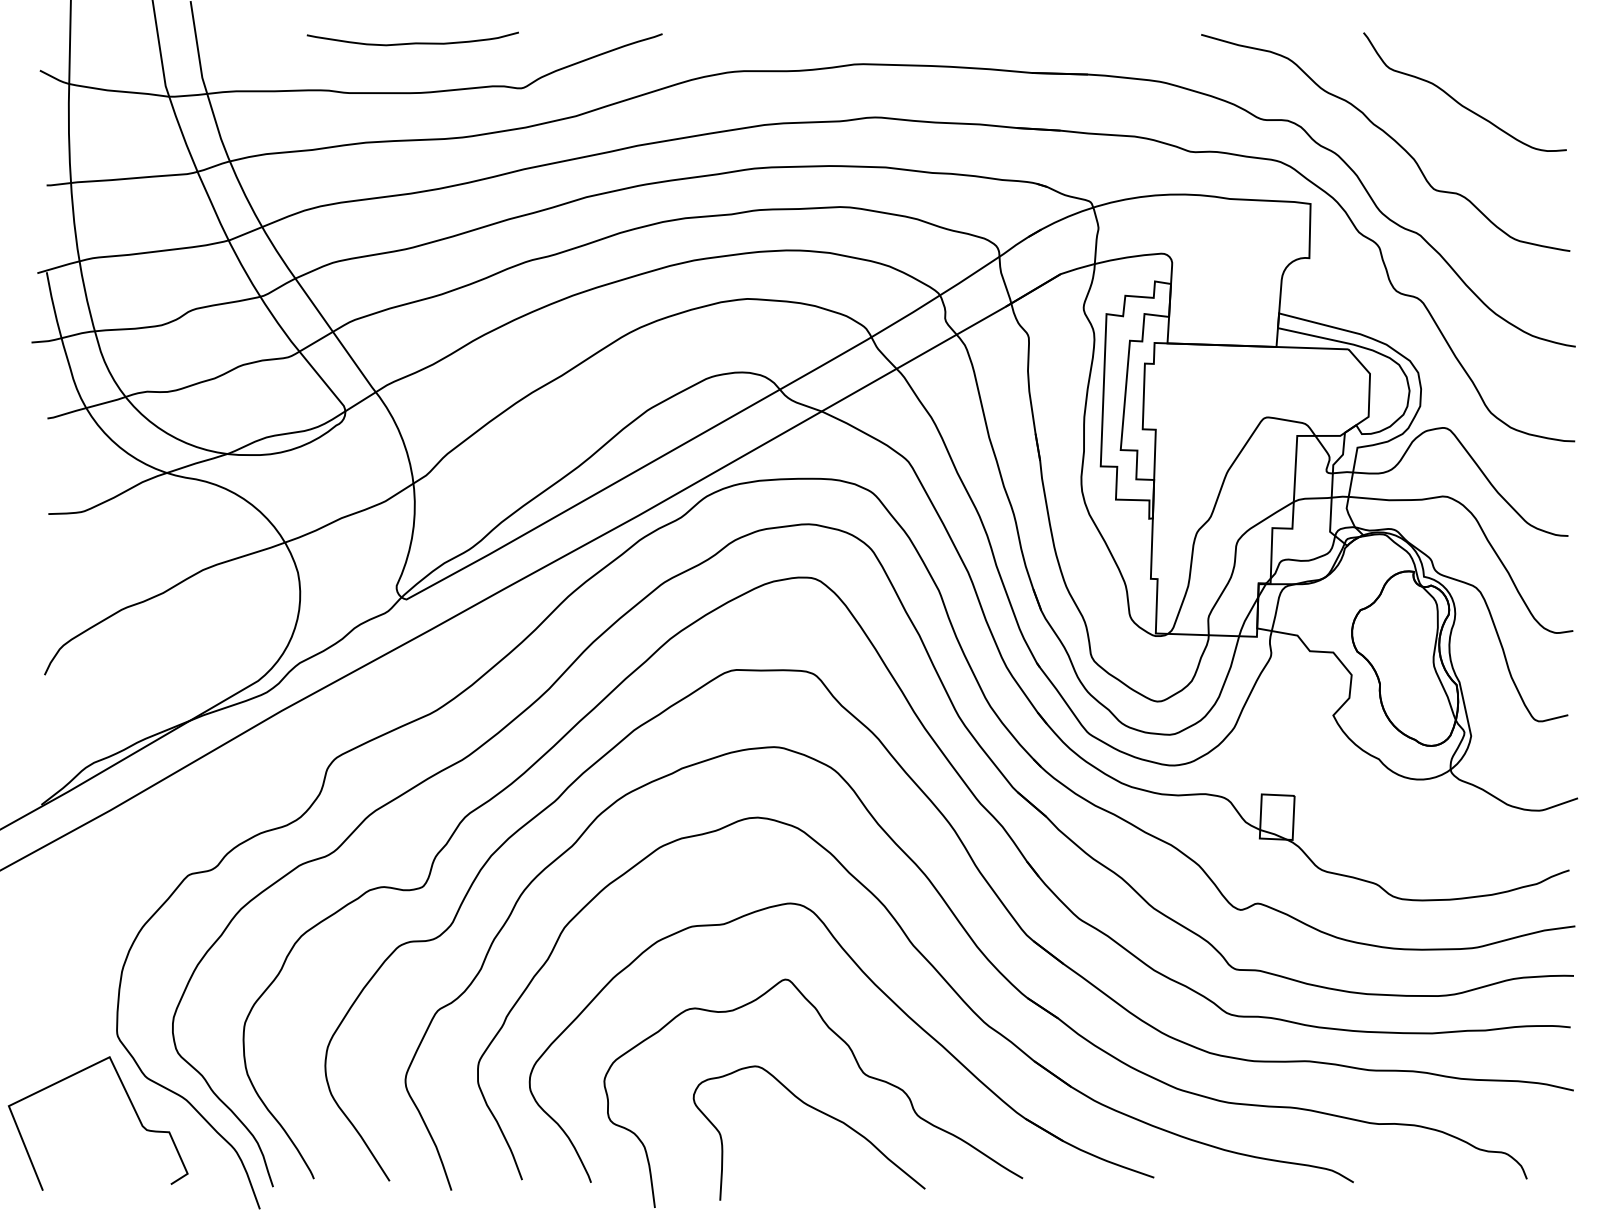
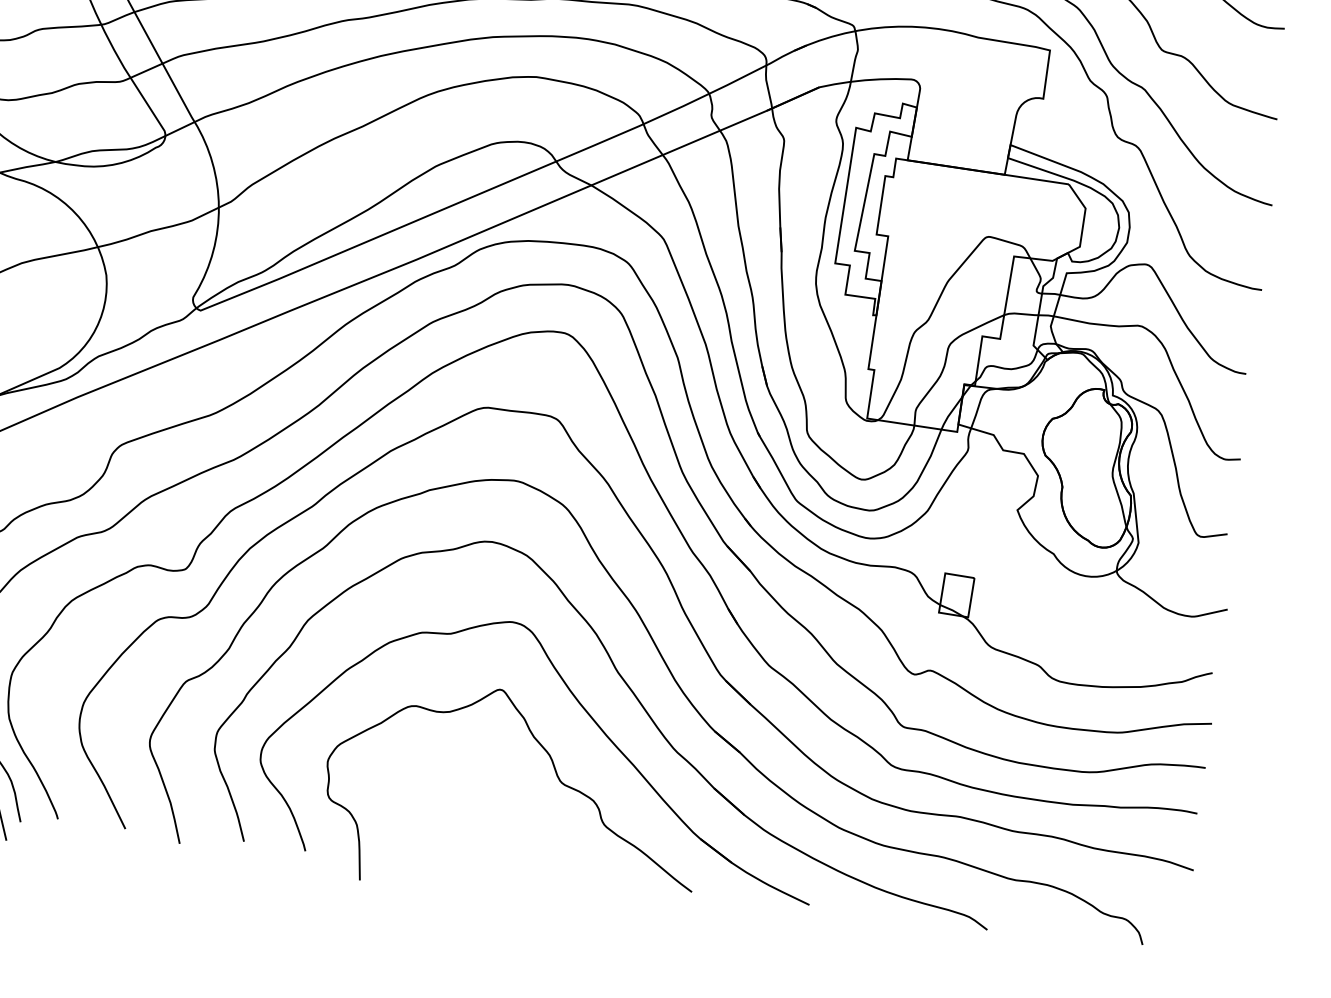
curve: (818, 1111) -> (516, 811), removed

